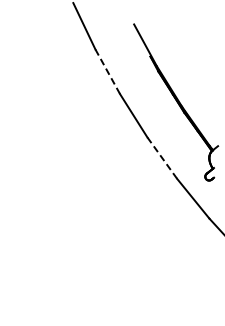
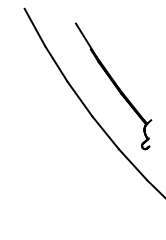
line: (107, 71) -> (56, 63), dashed -> solid
line: (162, 158) -> (105, 133), dashed -> solid

